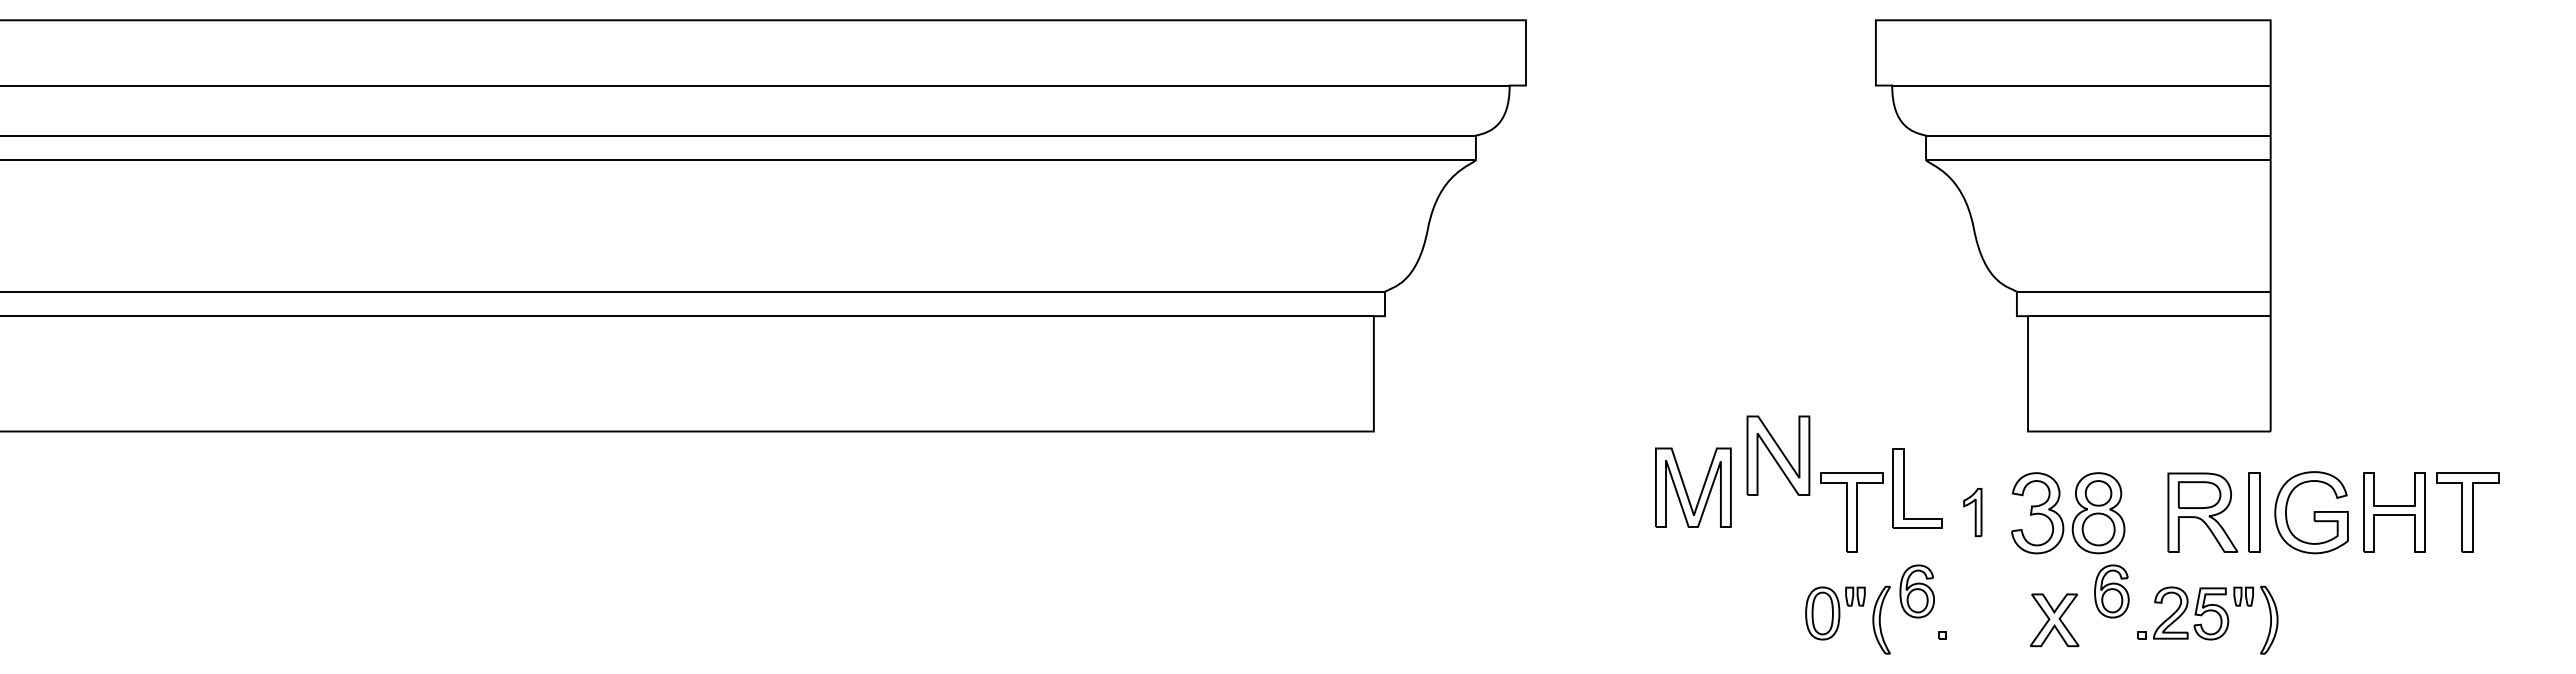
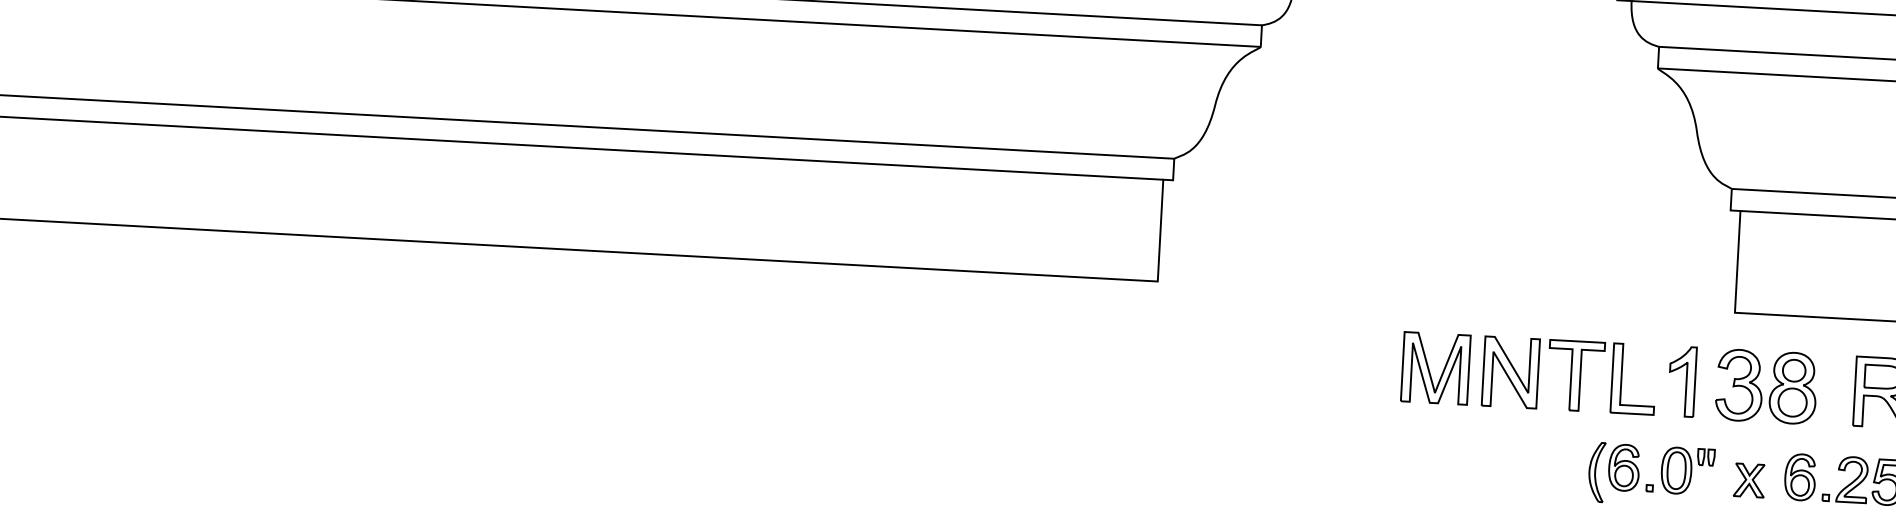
part: (1778, 455) -> (1510, 372), moved
part: (1904, 488) -> (1622, 378), moved
part: (1686, 489) -> (1429, 369), moved
part: (1972, 512) -> (1682, 381), size x1.67
part: (1916, 591) -> (1623, 467), moved
part: (2111, 591) -> (1799, 477), moved
part: (1835, 613) -> (1687, 471), moved
part: (2054, 619) -> (1749, 479), size x0.71

